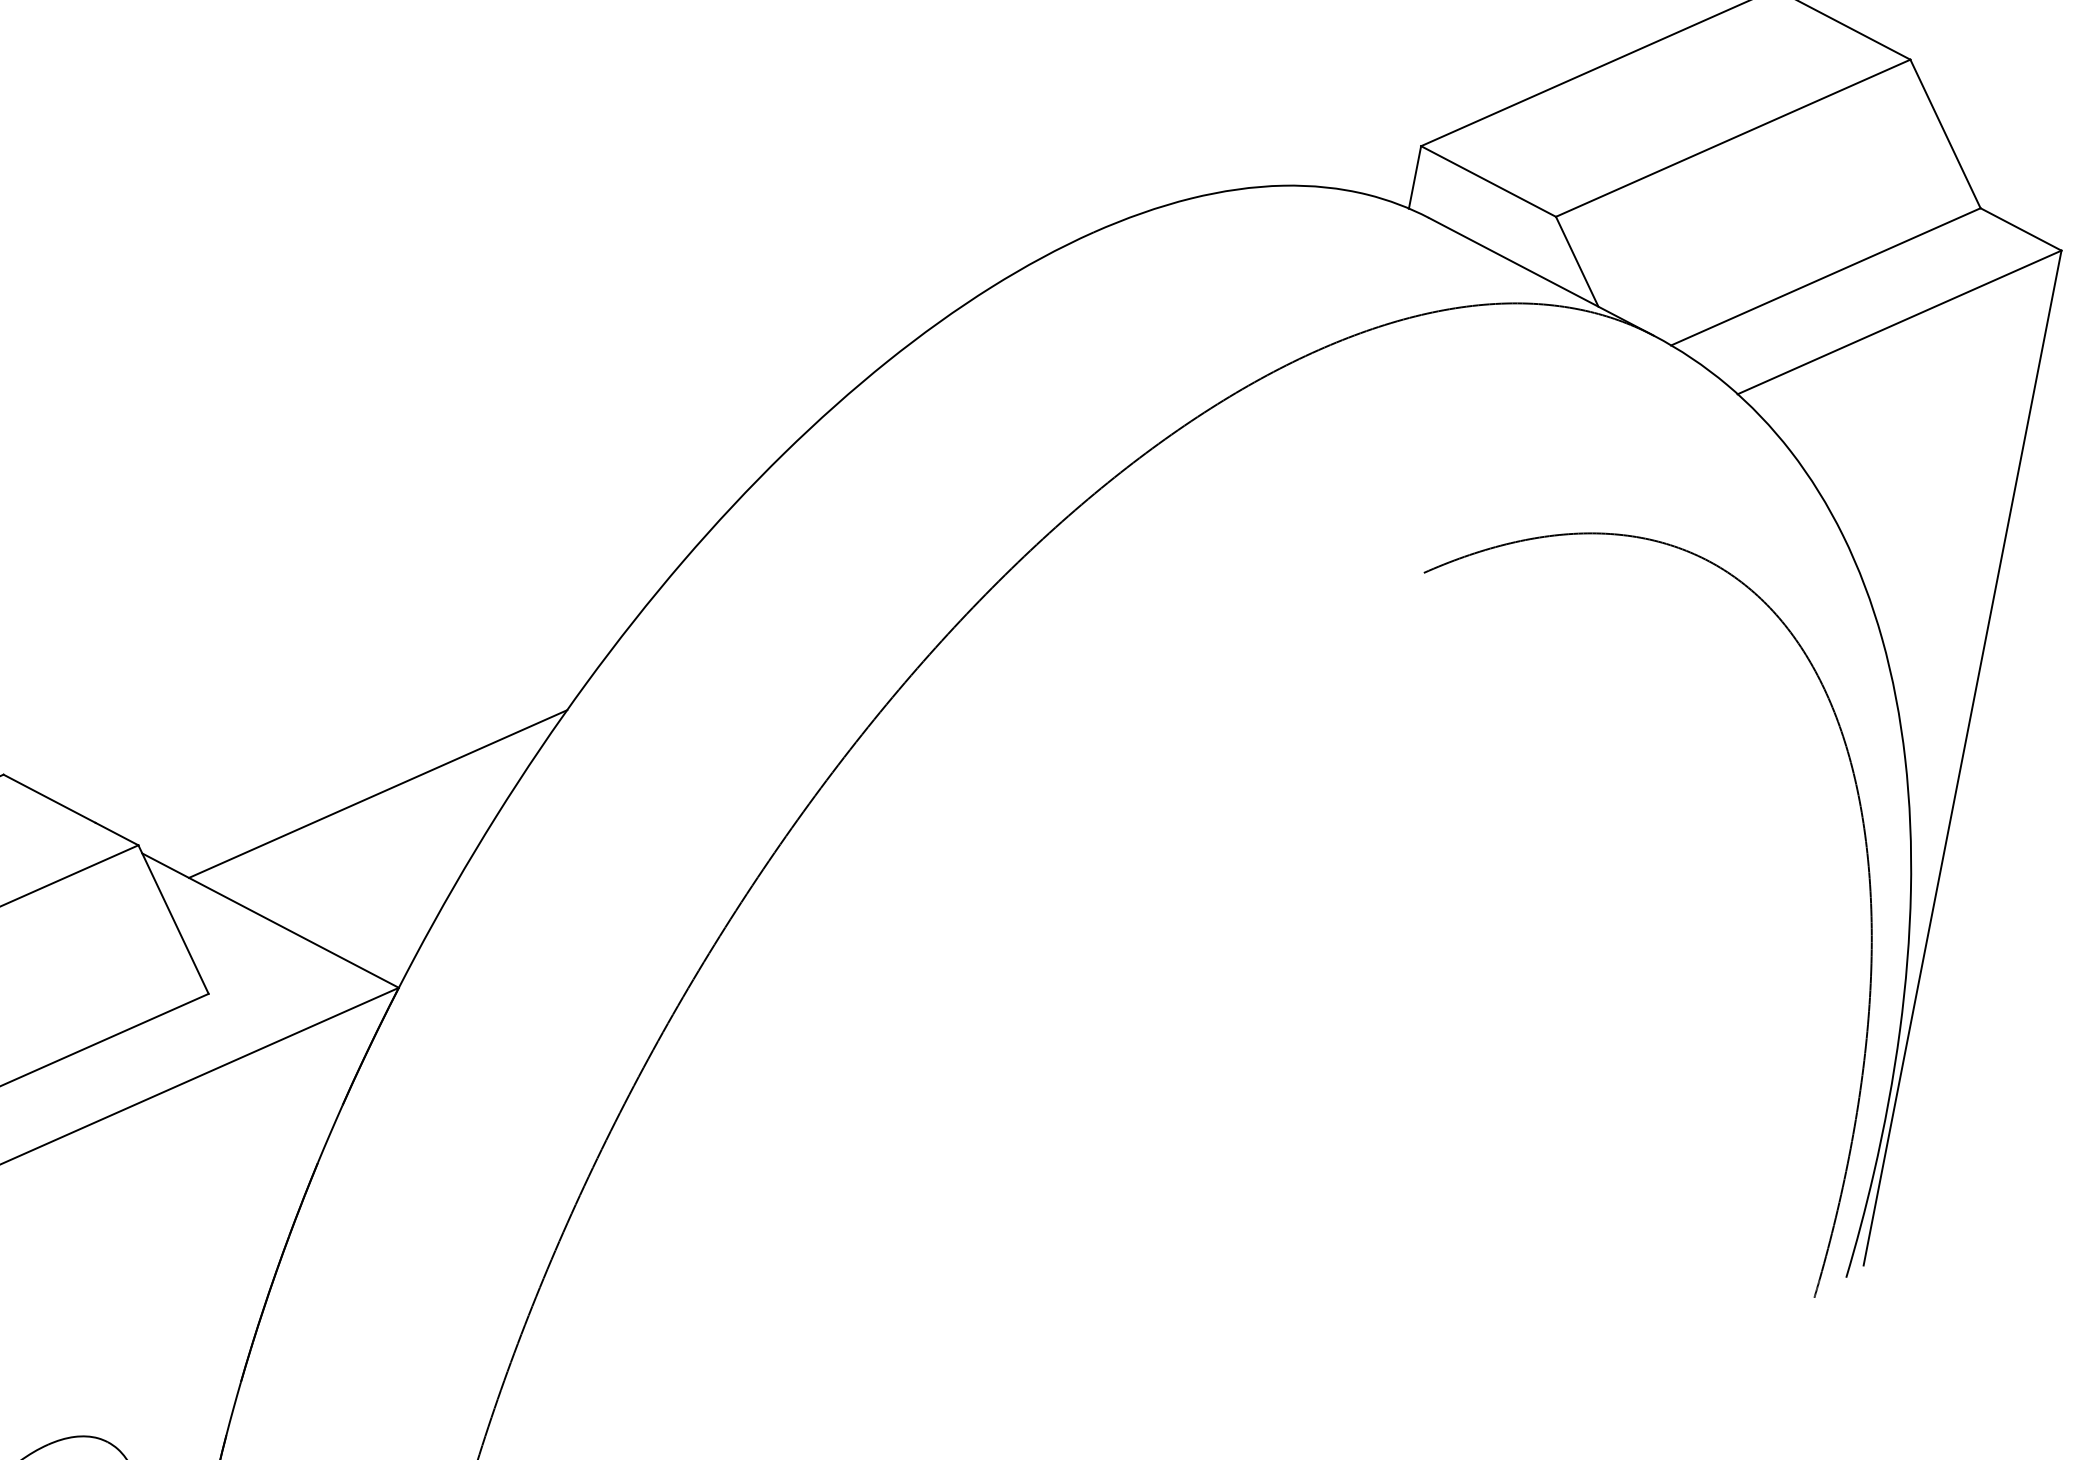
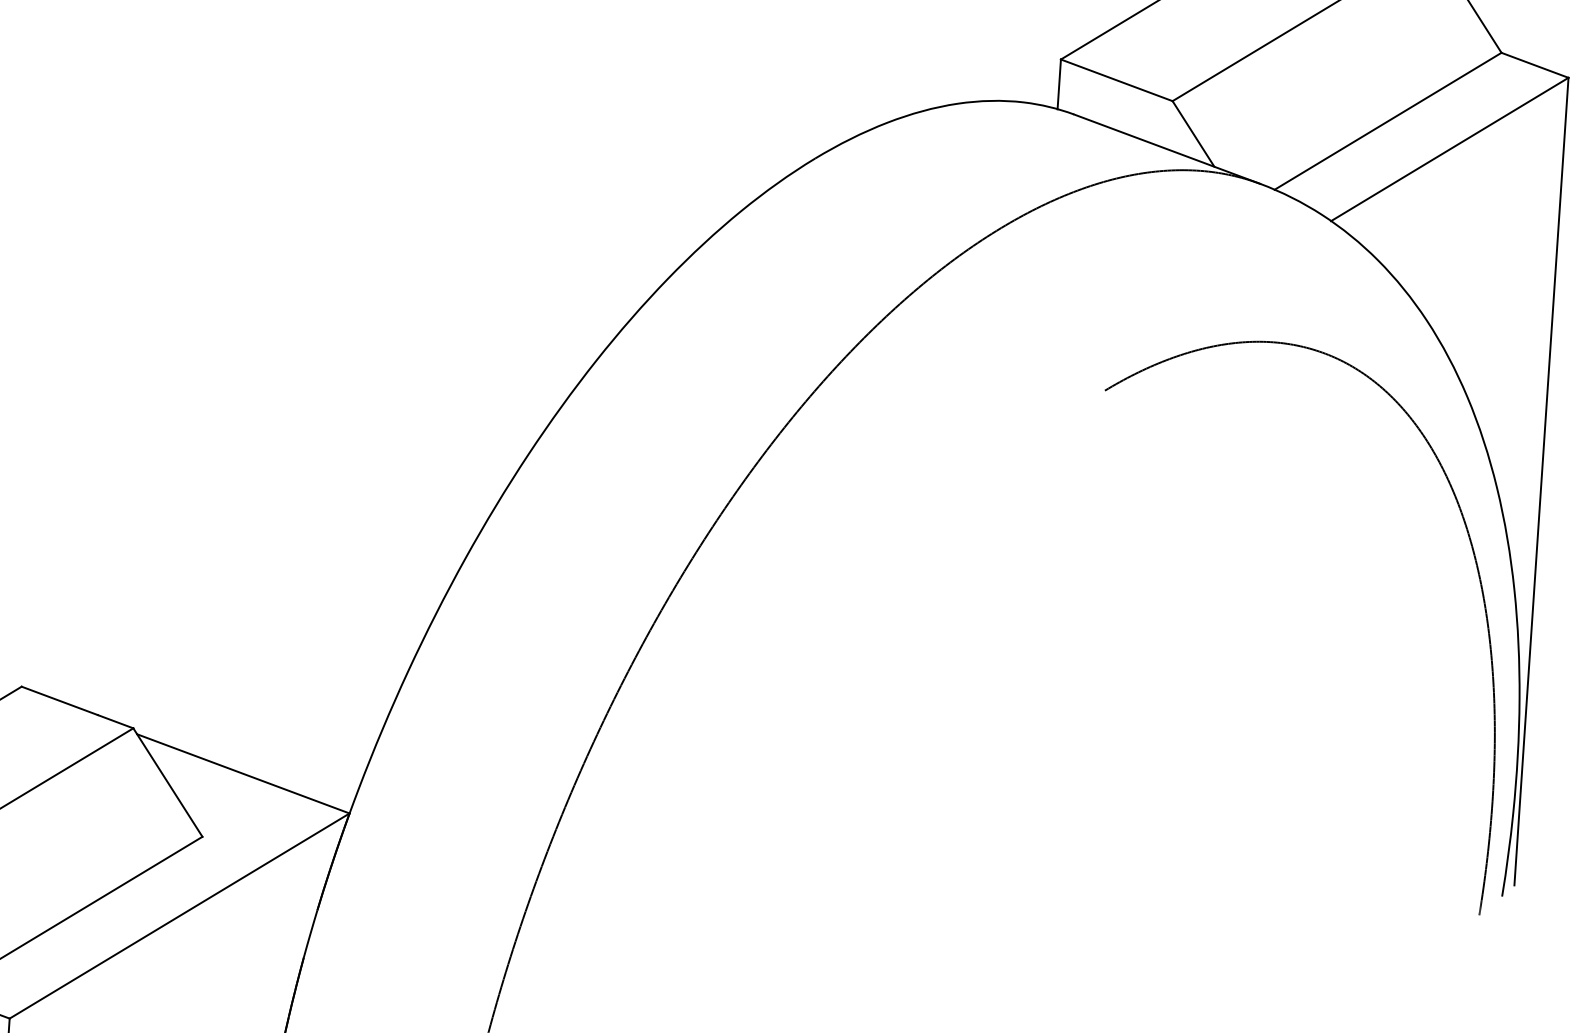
line: (377, 793) -> (313, 664), removed

